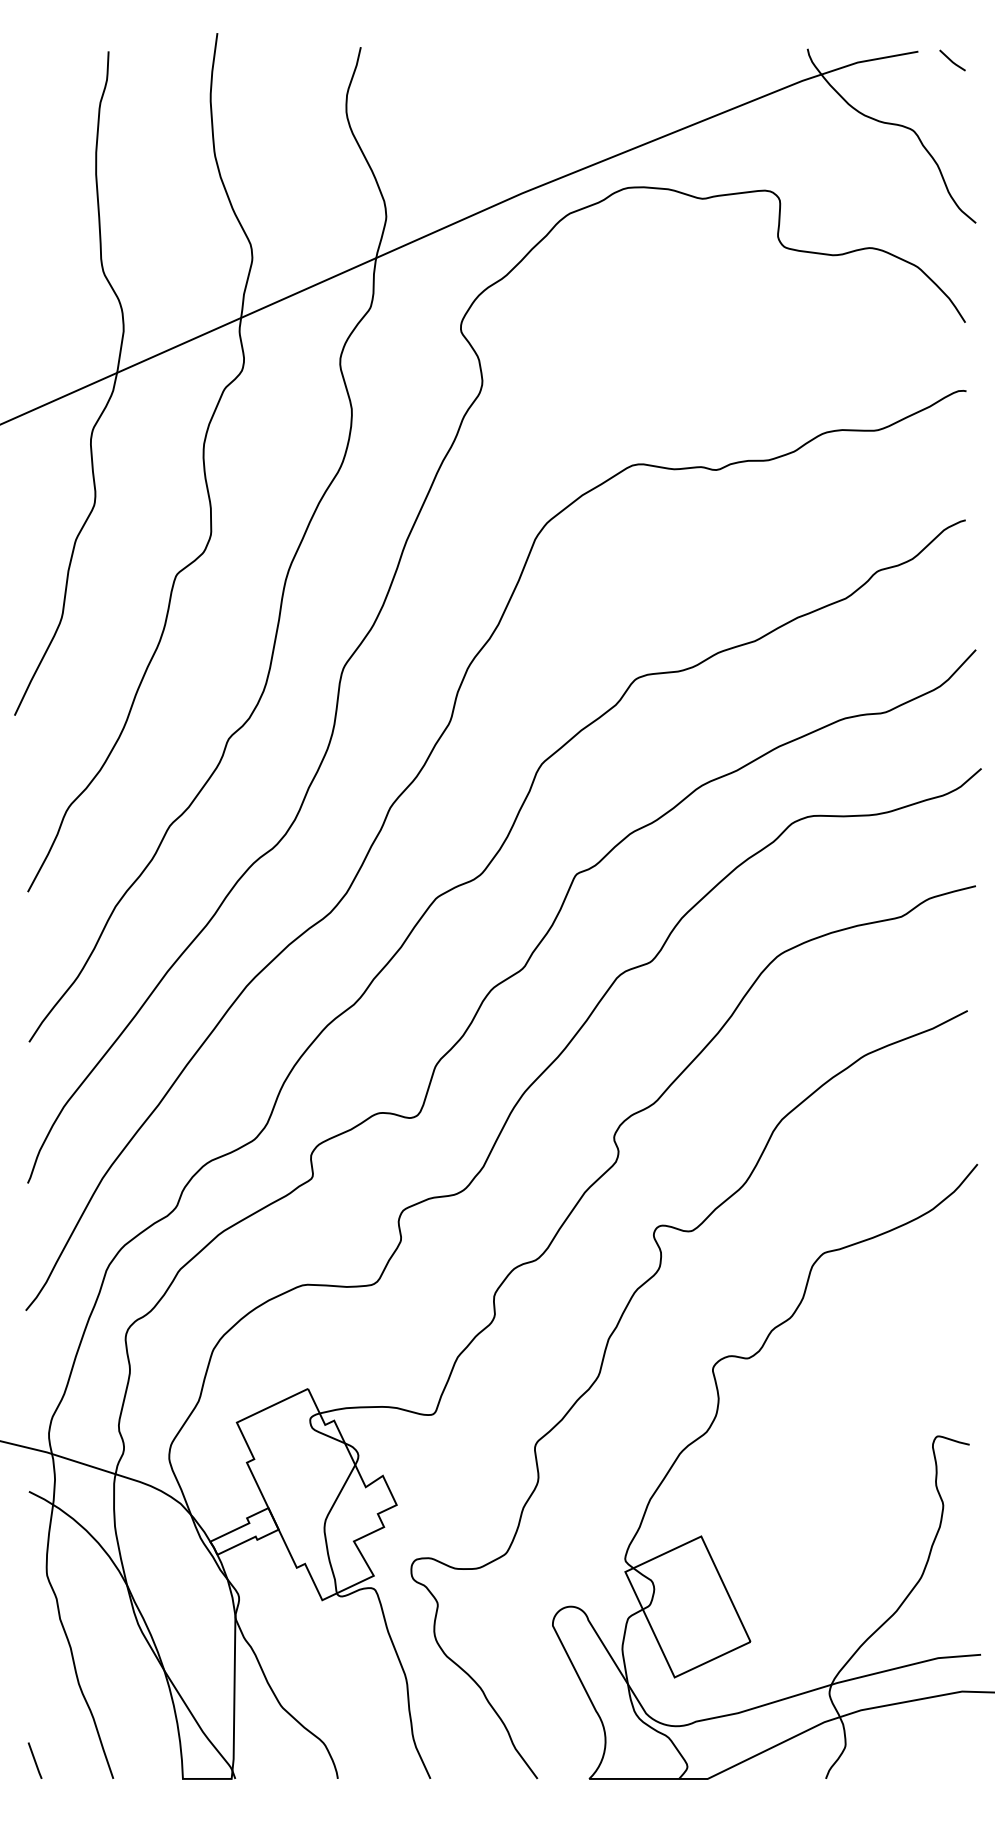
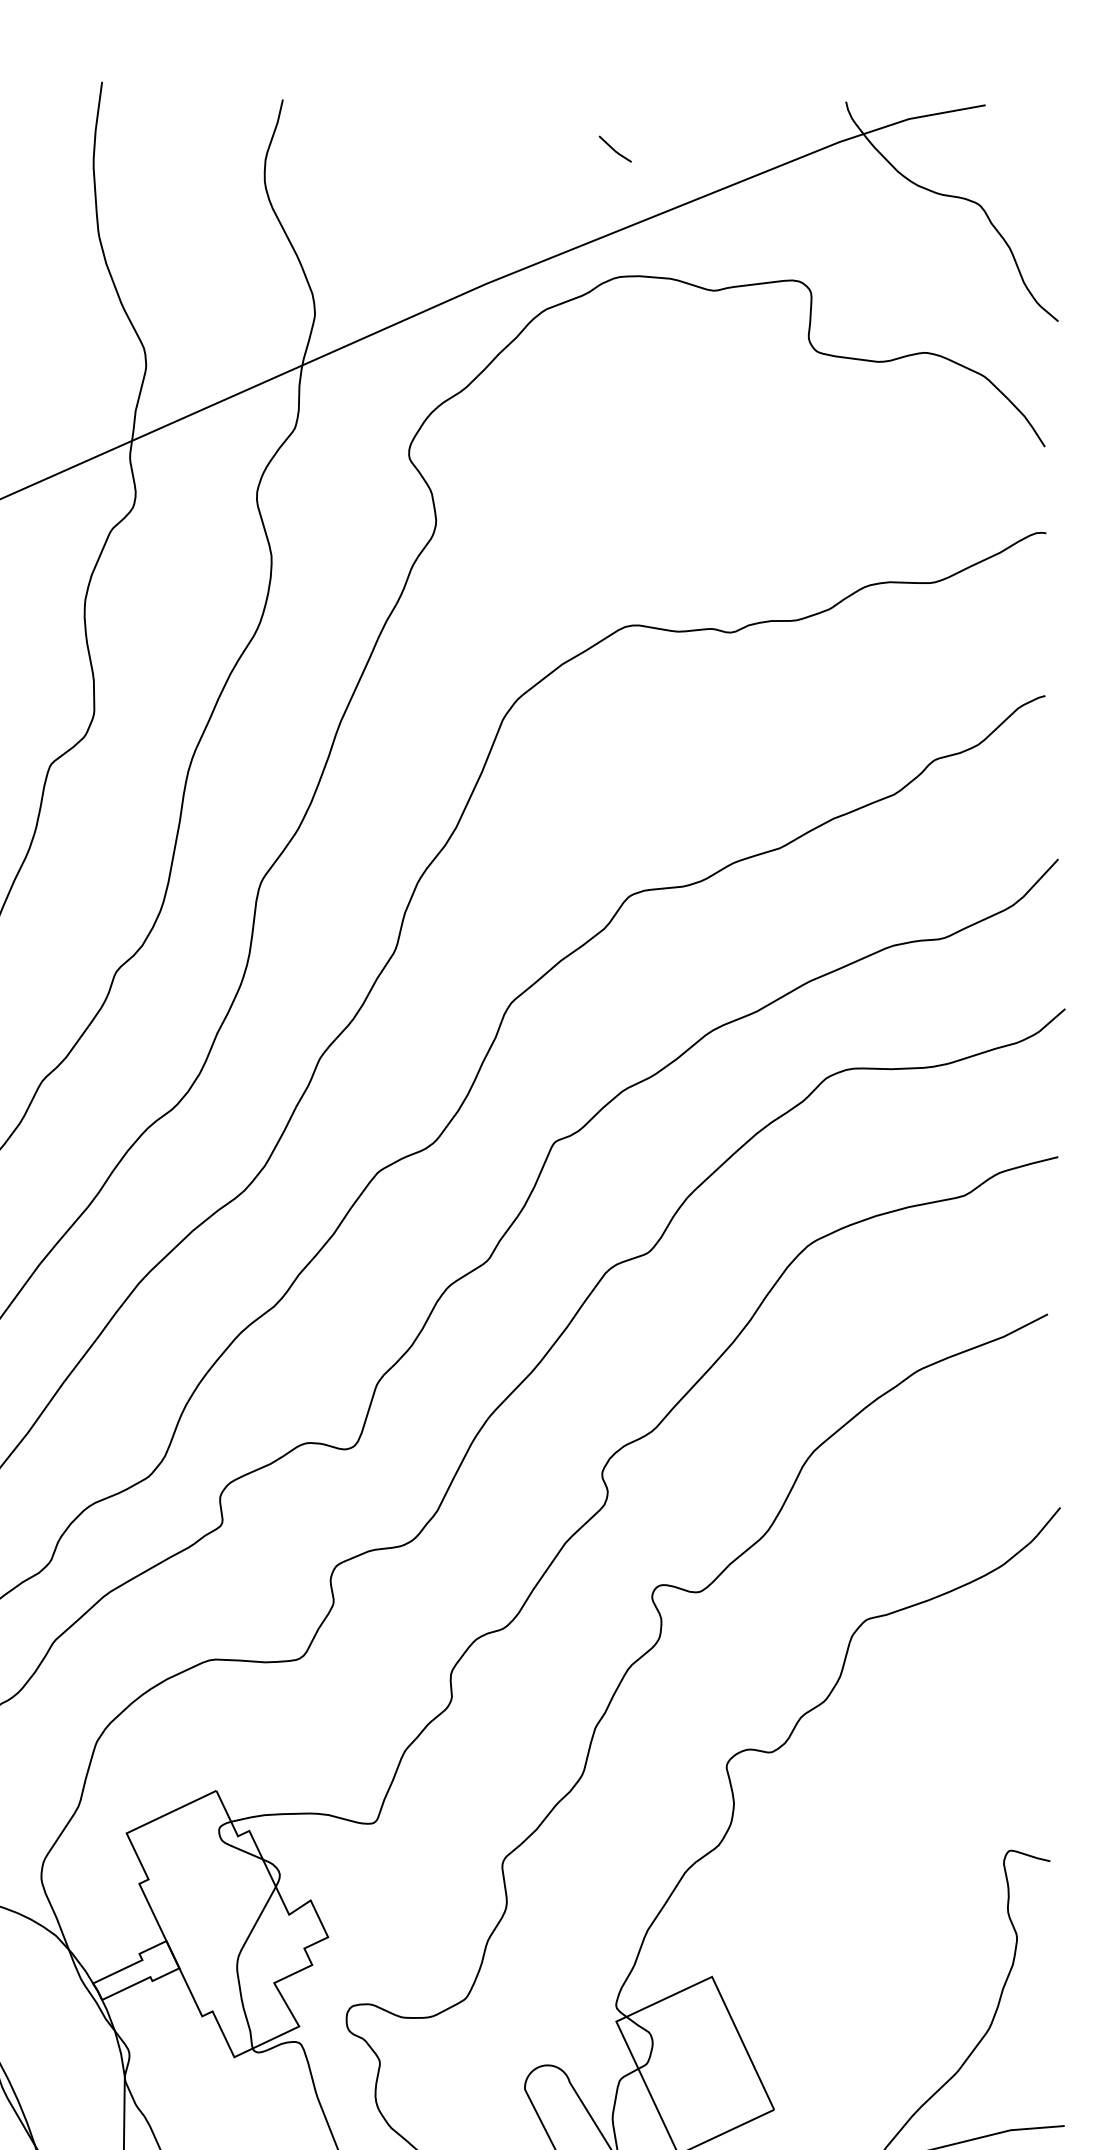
line: (952, 60) -> (615, 149), moved

